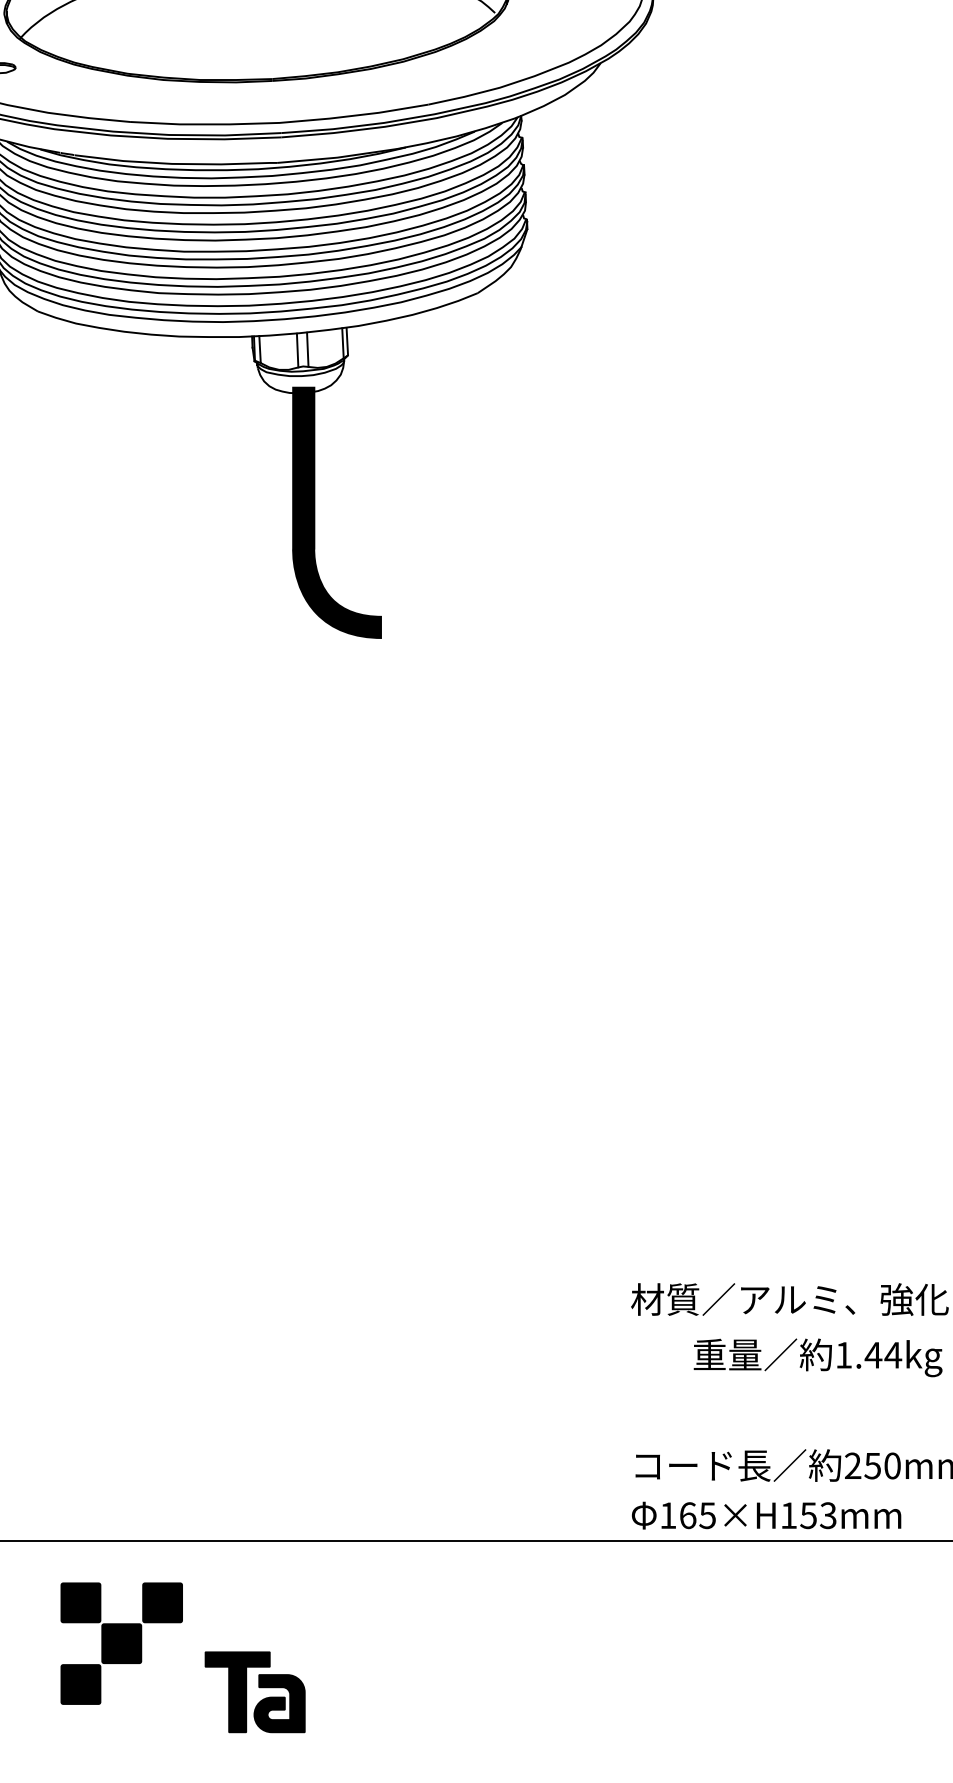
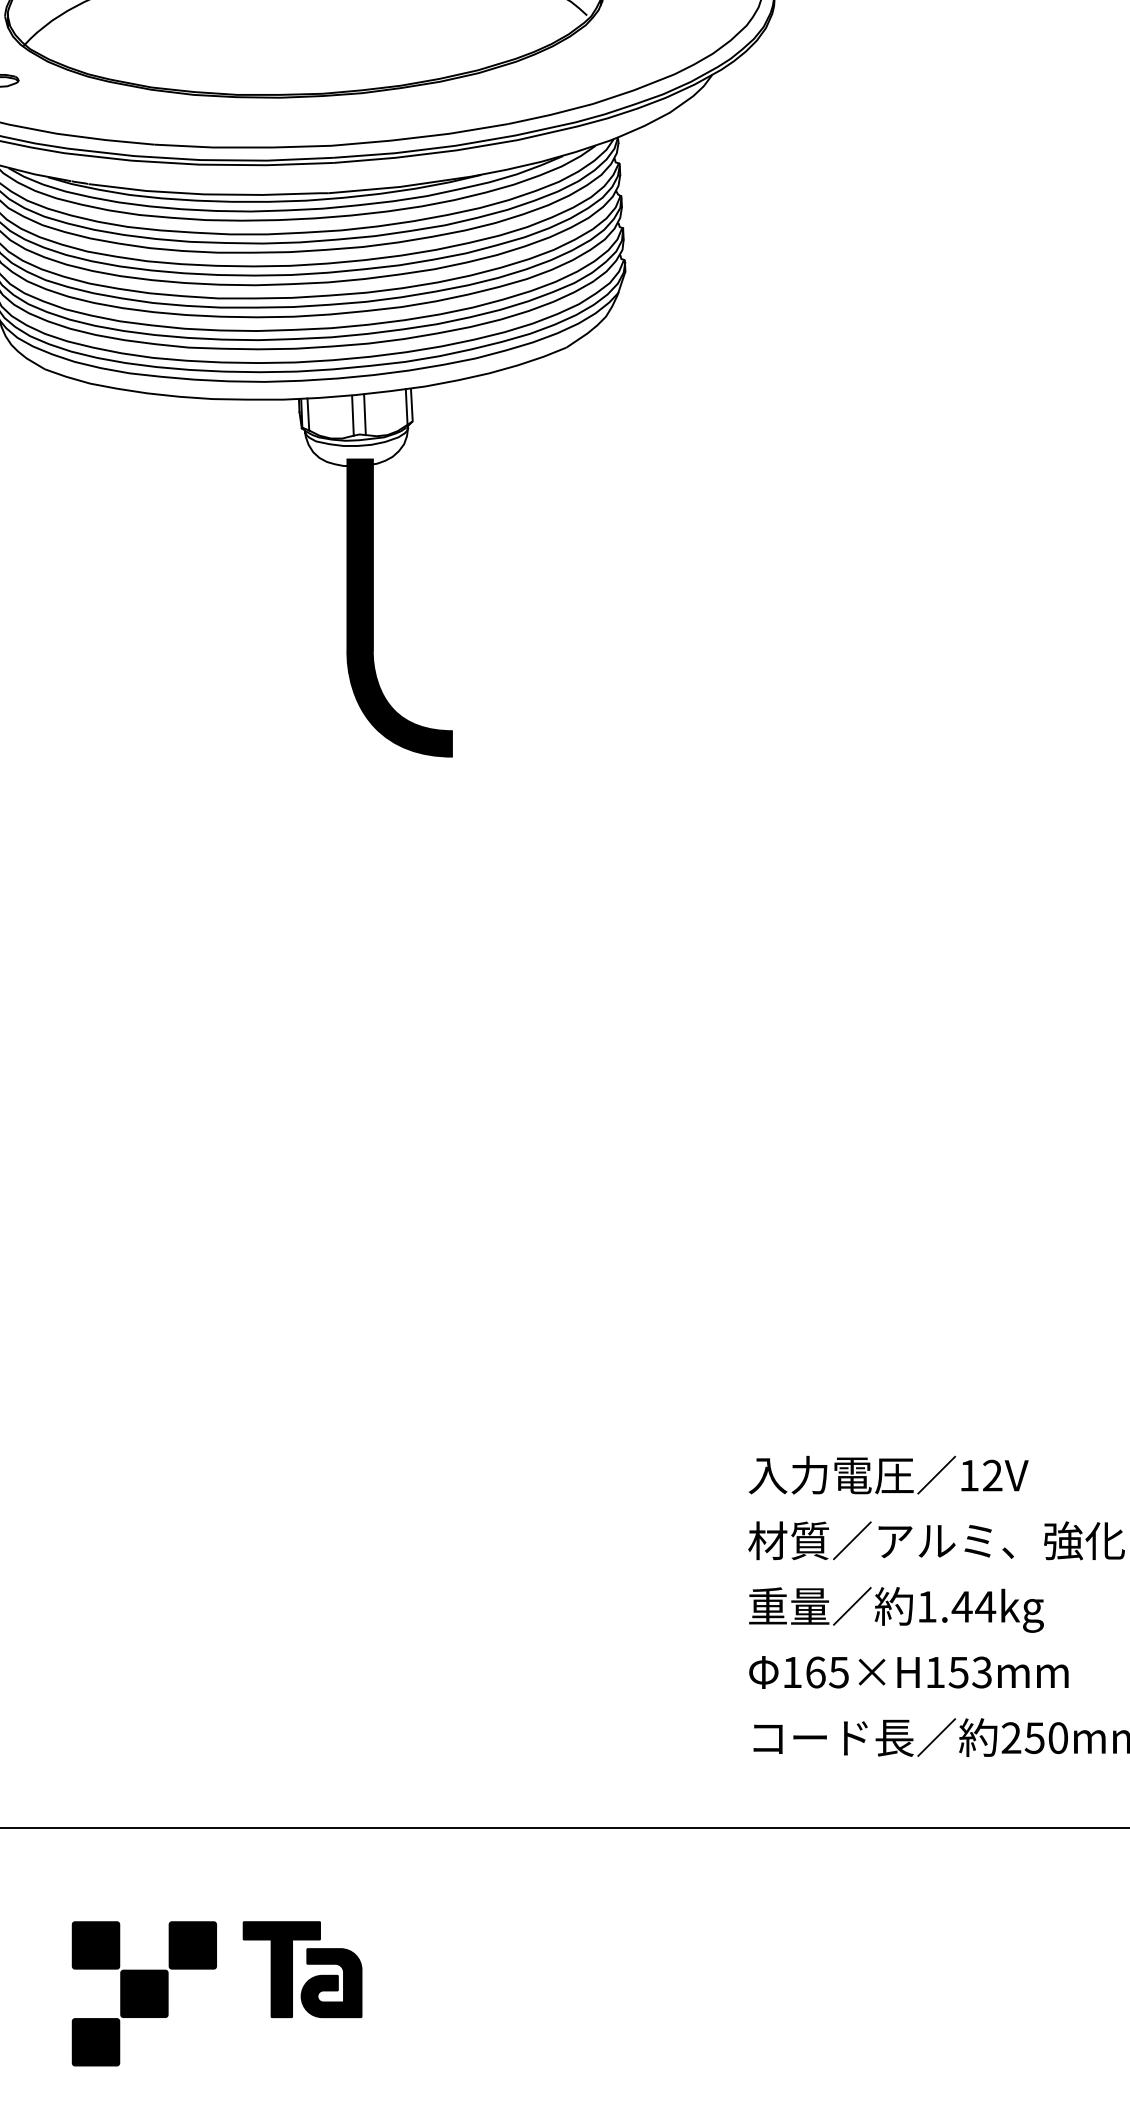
part: (749, 1243) -> (888, 1474), added
part: (817, 1357) -> (895, 1609), moved
part: (766, 1515) -> (908, 1672), moved
part: (121, 1643) -> (144, 1993), moved
part: (258, 1687) -> (306, 1963), moved

